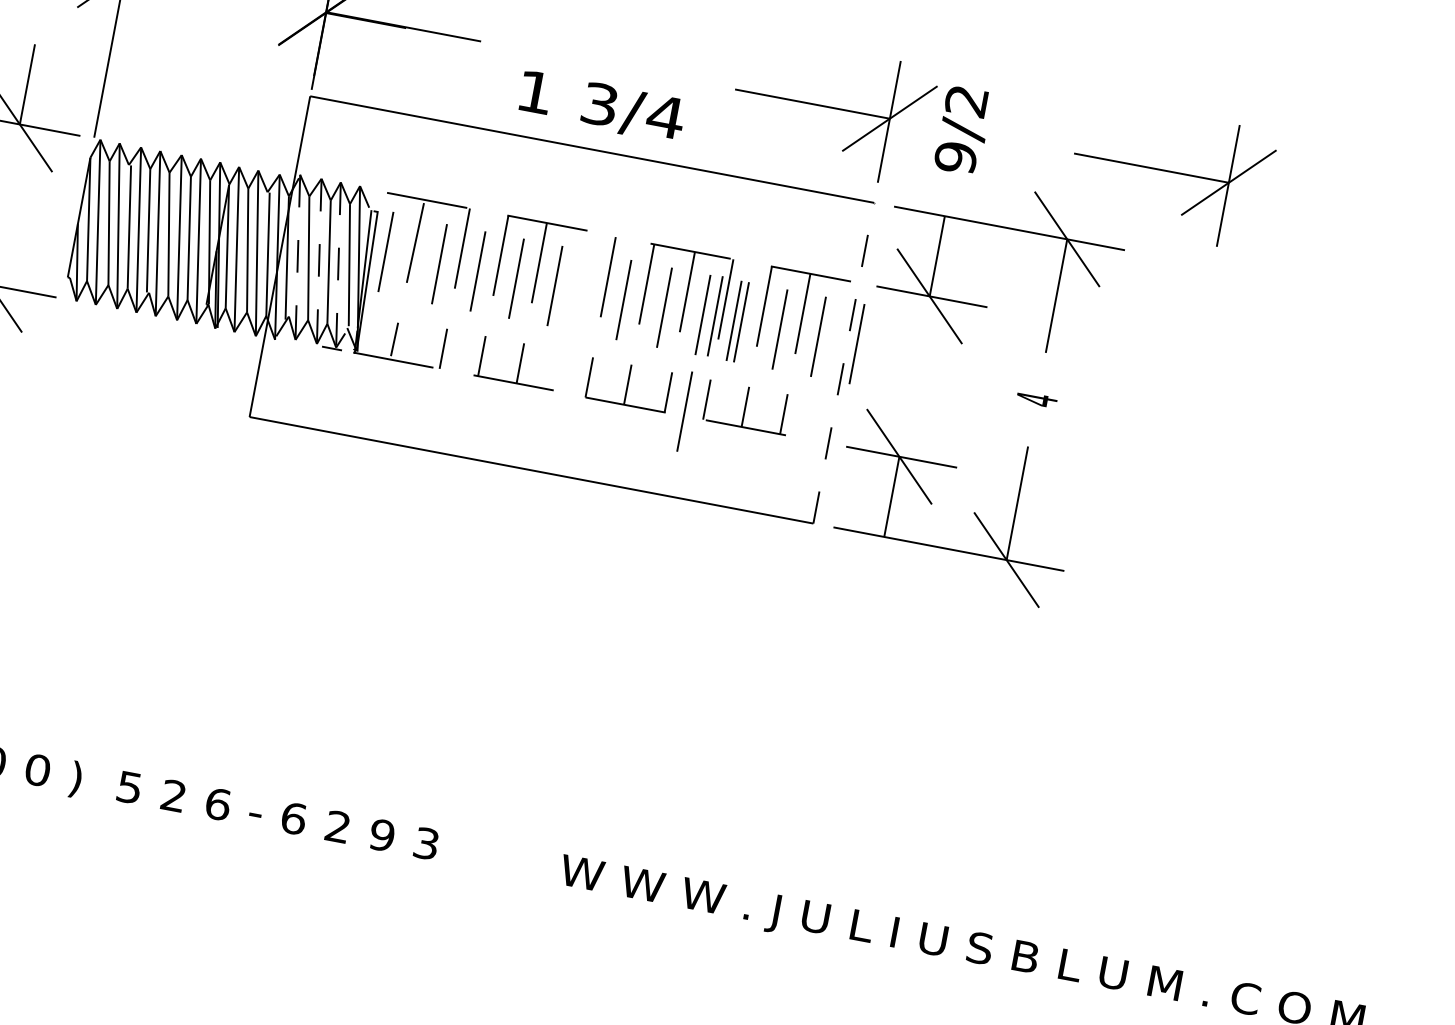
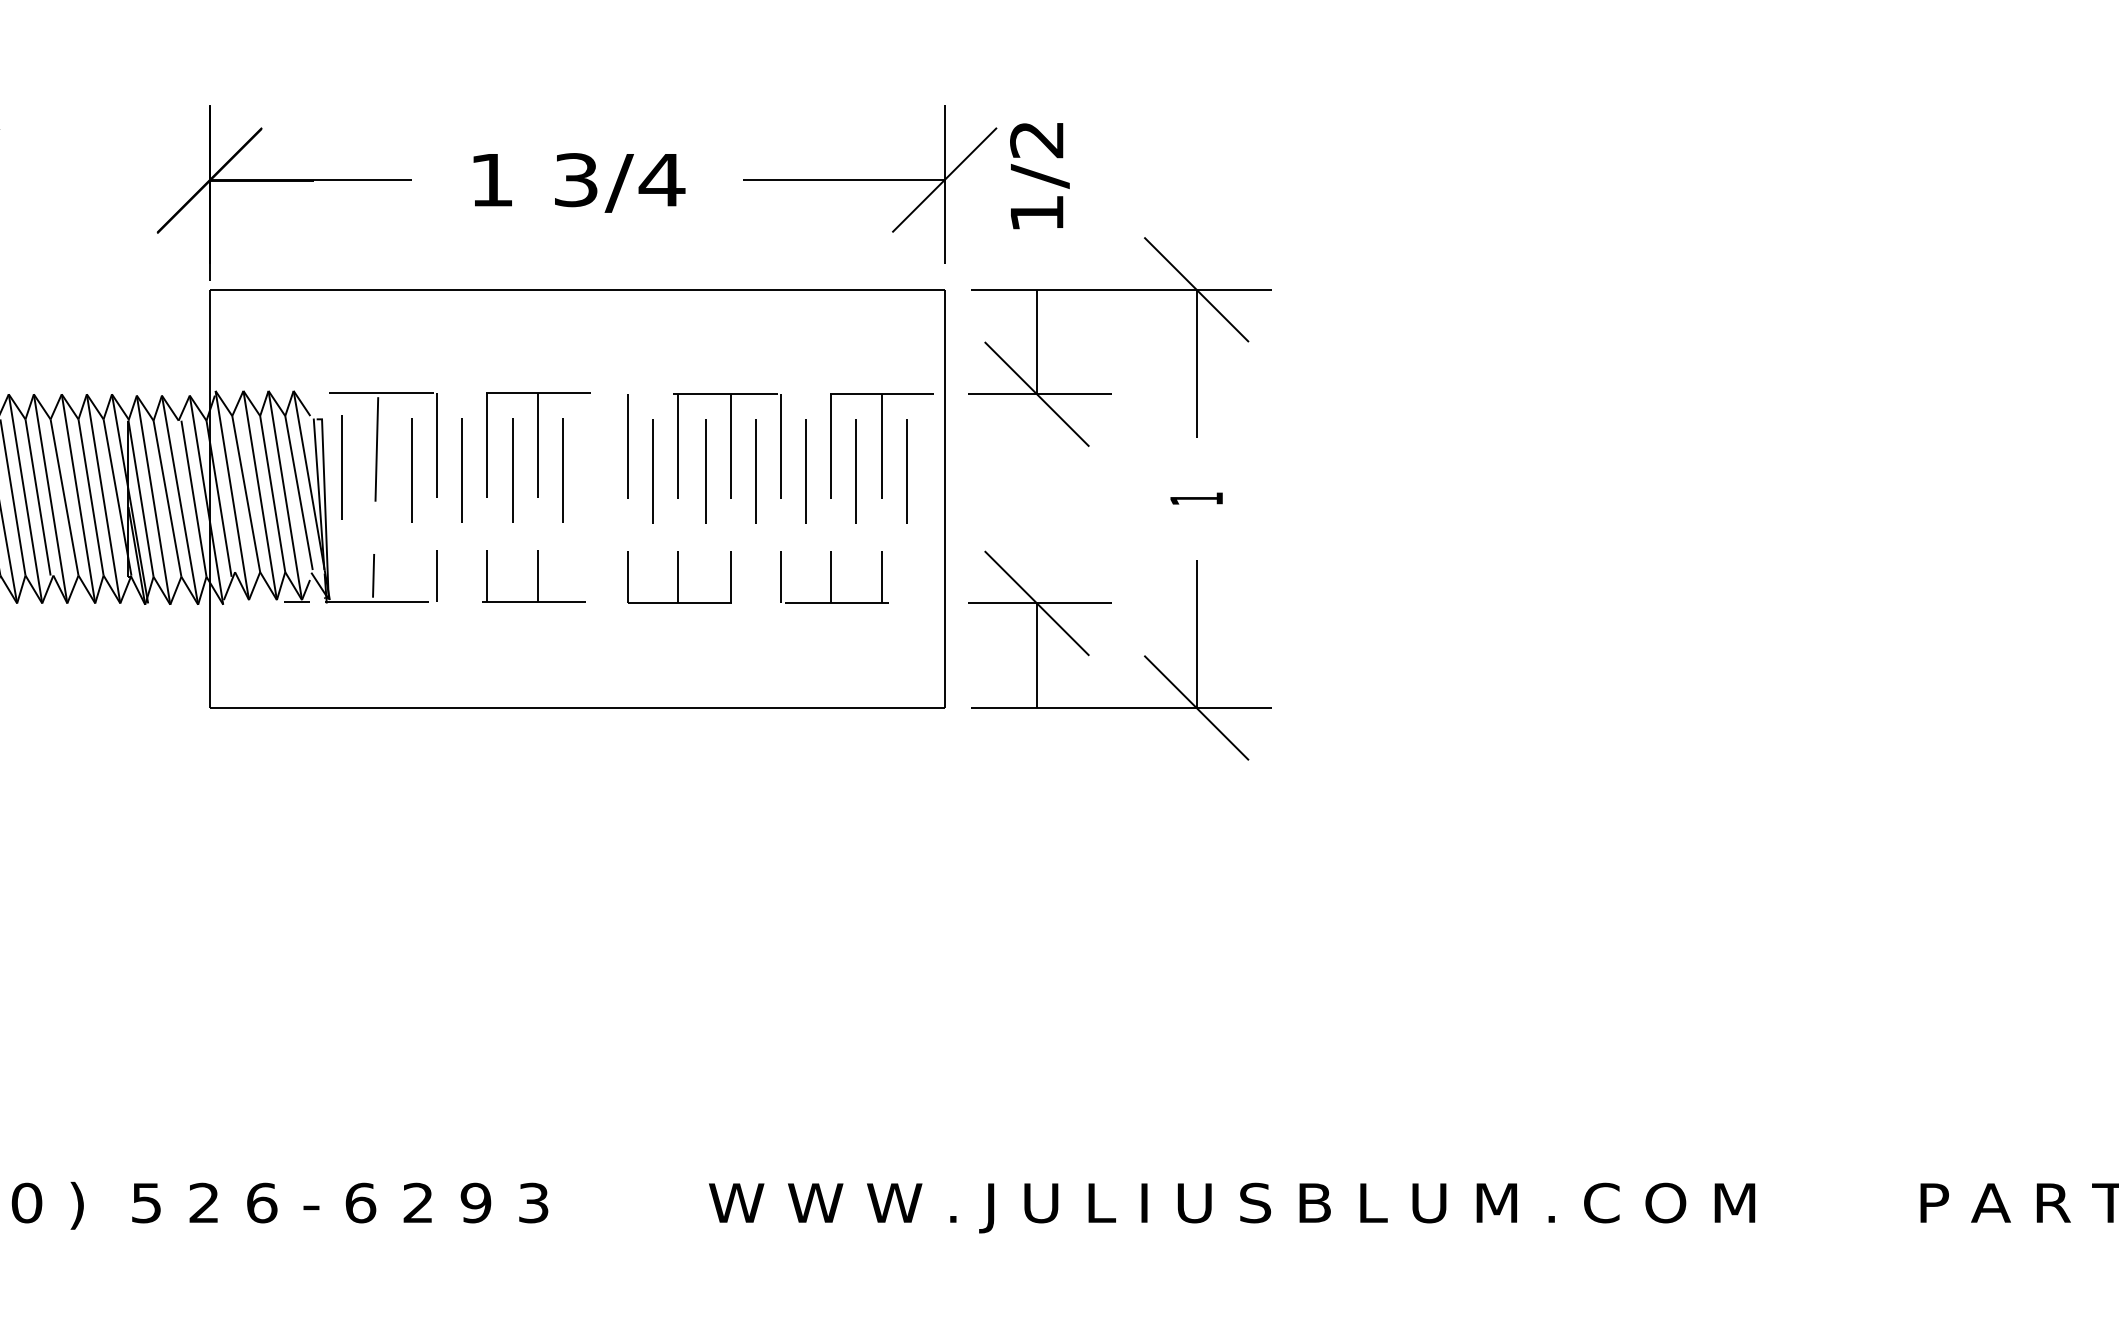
text: (602, 106) -> (579, 182), moved
text: (956, 157) -> (1037, 213), 9/2 -> 1/2
part: (1171, 175) -> (1312, 184), removed
line: (298, 257) -> (232, 495), dashed -> solid
line: (319, 261) -> (260, 495), dashed -> solid
line: (338, 265) -> (285, 495), dashed -> solid
line: (715, 316) -> (771, 470), removed
line: (734, 320) -> (796, 471), removed
line: (856, 343) -> (956, 471), removed
line: (843, 362) -> (944, 498), dashed -> solid
text: (1036, 399) -> (1196, 498), 4 -> 1
line: (684, 411) -> (755, 597), removed

